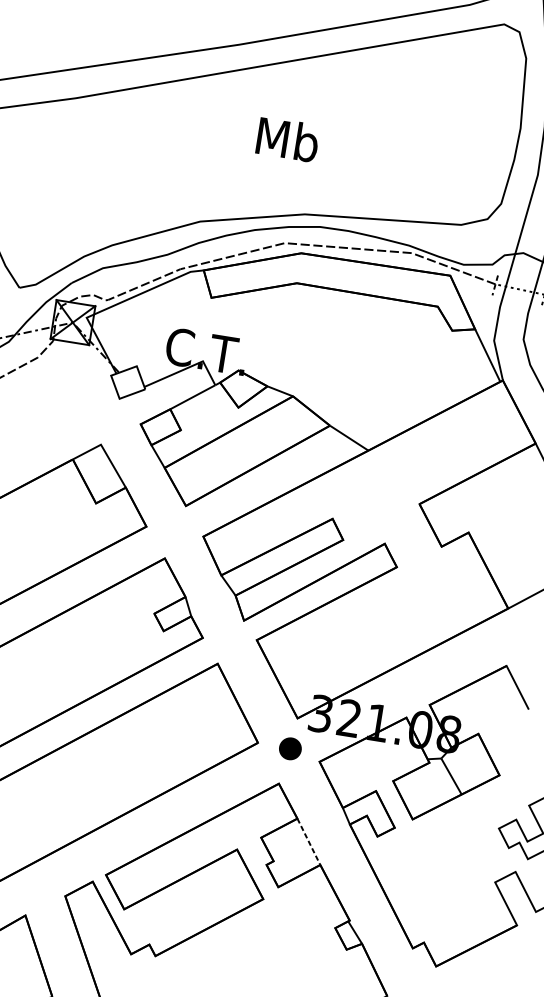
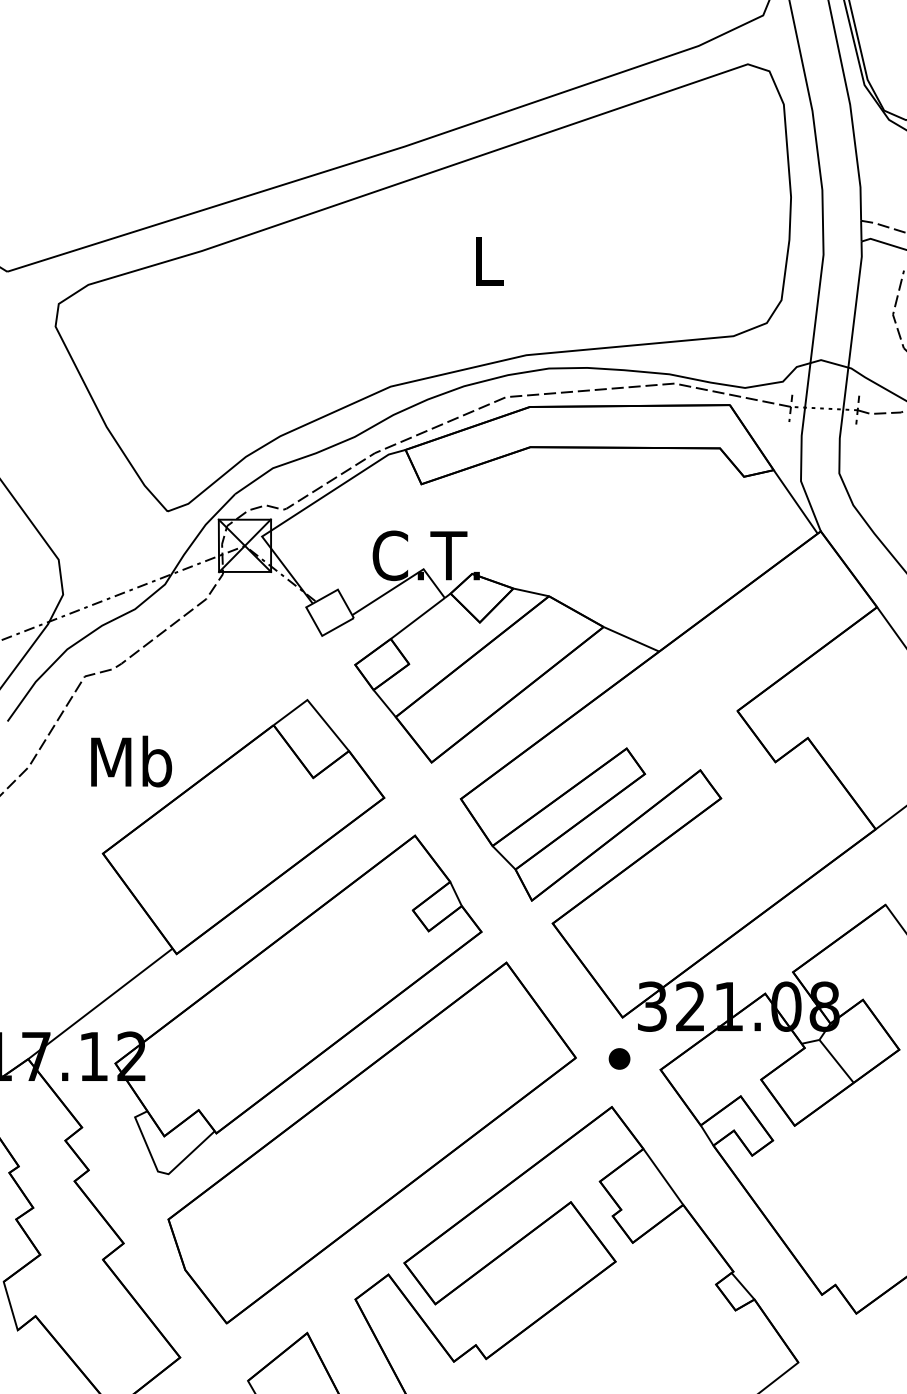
text: (288, 139) -> (488, 260), Mb -> L
part: (290, 748) -> (619, 1058), size x0.71
line: (308, 842) -> (663, 1177), dashed -> solid

